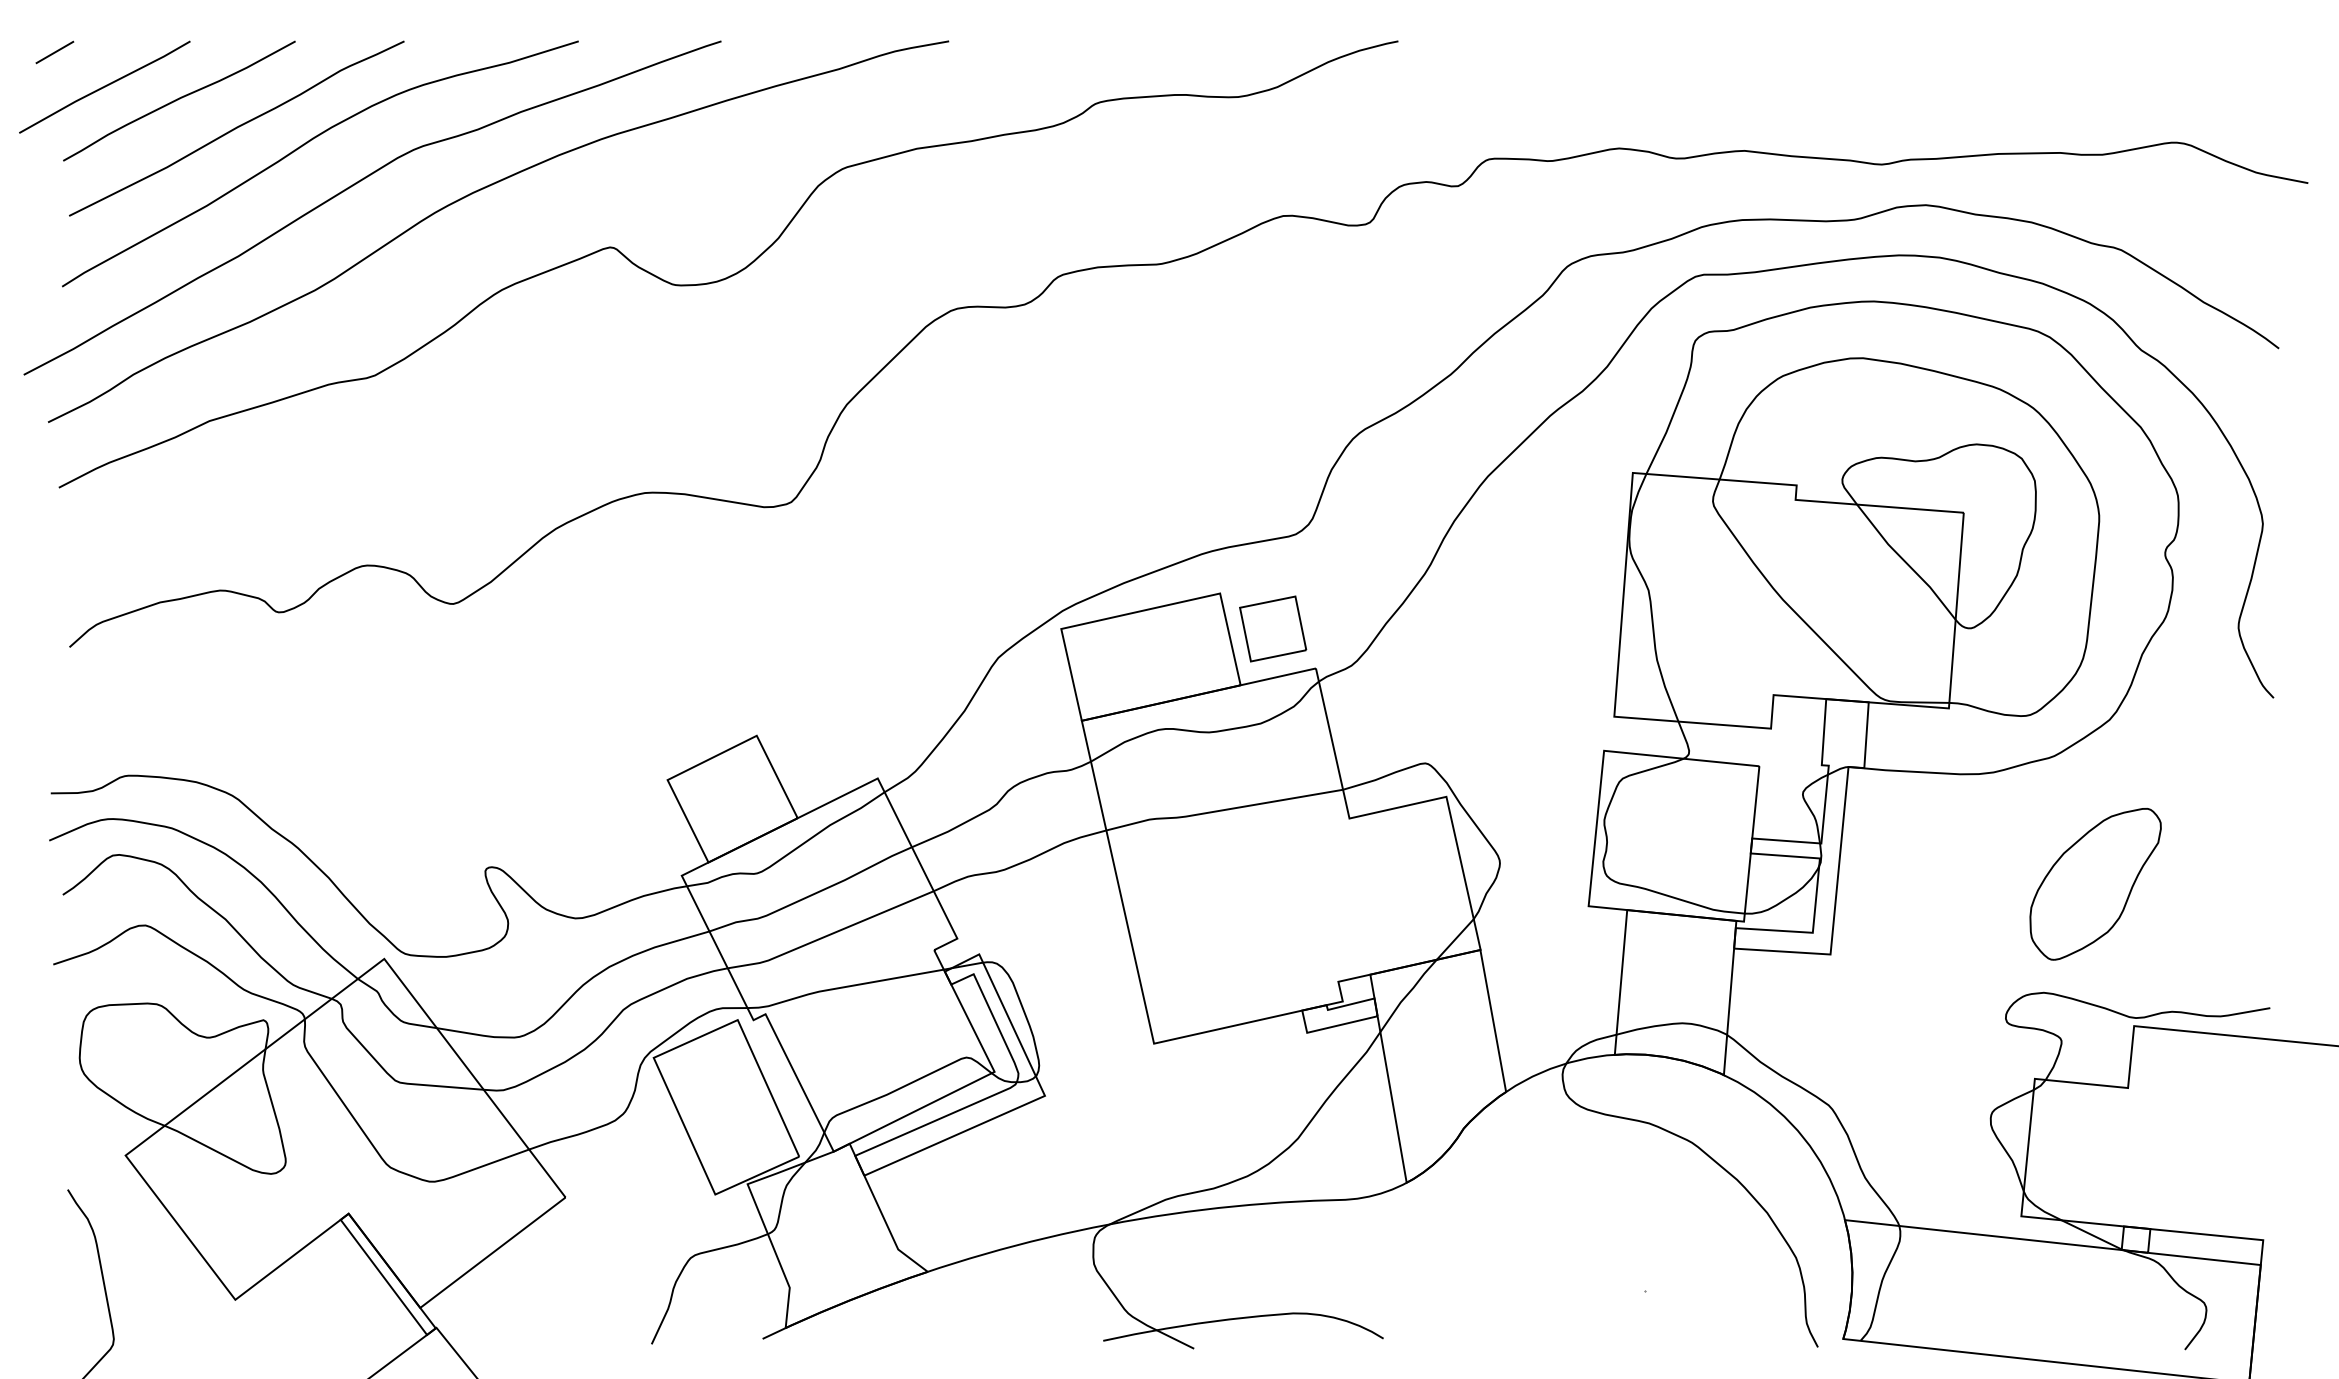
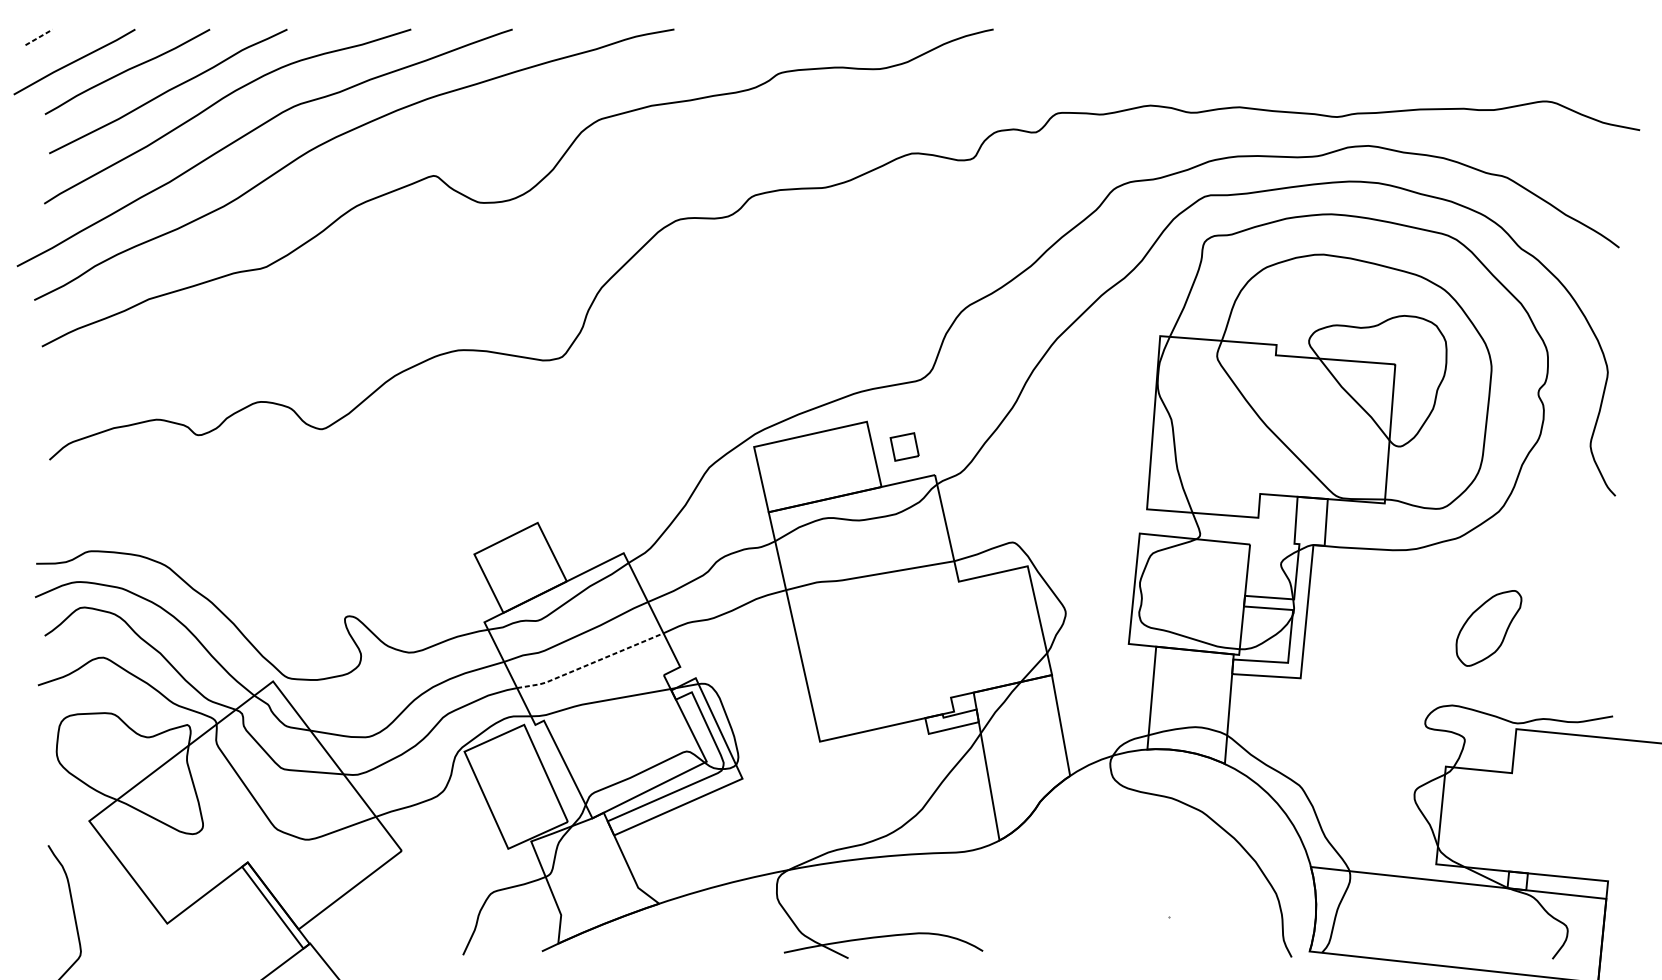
line: (55, 52) -> (39, 37), solid -> dashed
part: (1273, 628) -> (904, 446), size x0.6
part: (2095, 884) -> (1488, 628), size x0.7
line: (830, 934) -> (590, 664), solid -> dashed

